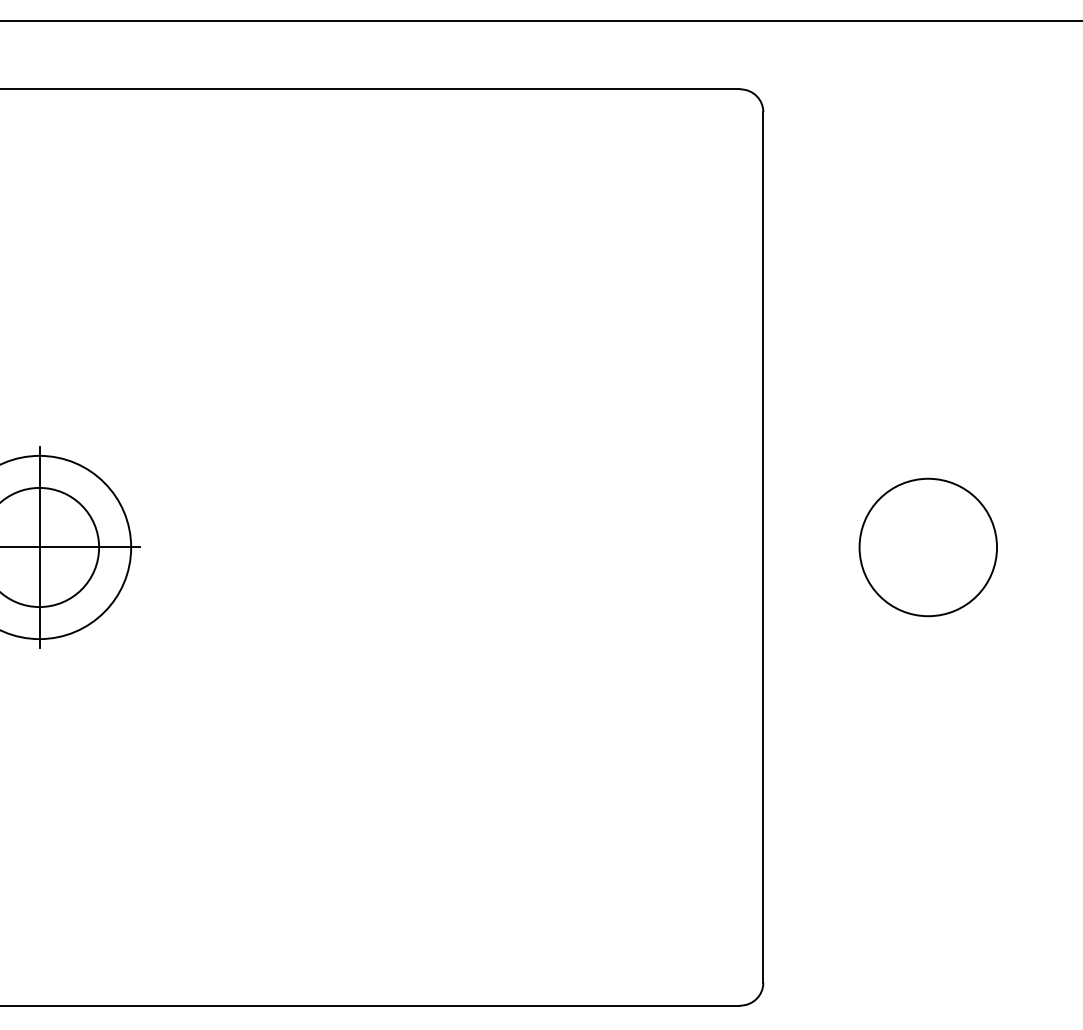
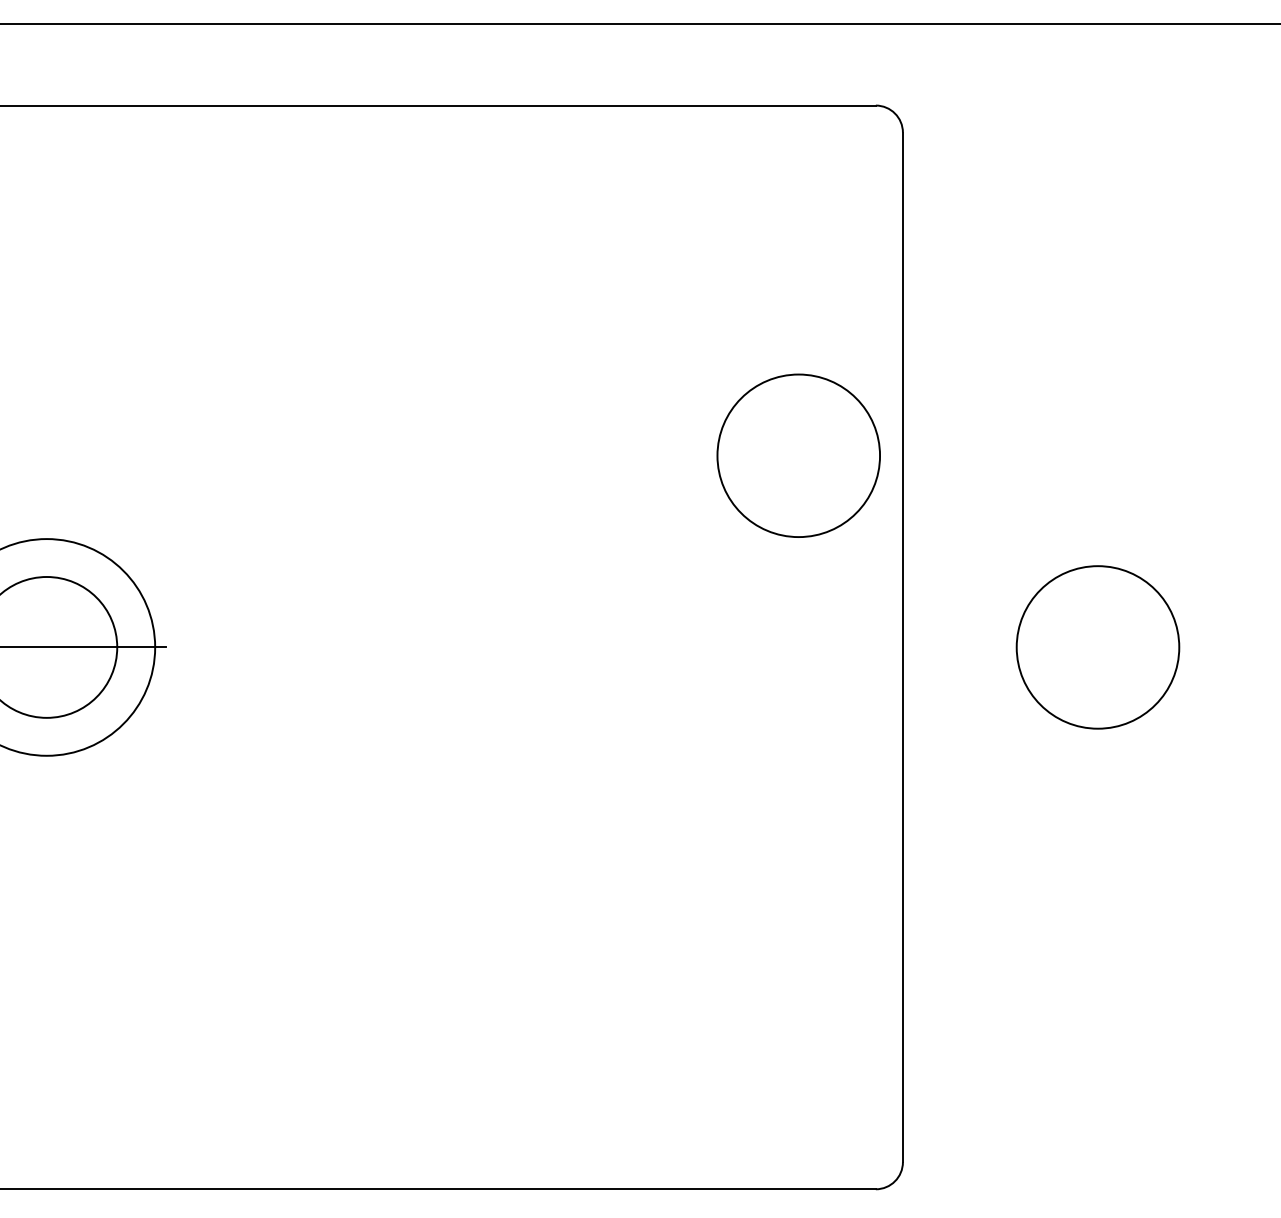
circle: (674, 385) -> (797, 455), added
line: (39, 547) -> (46, 647), removed

